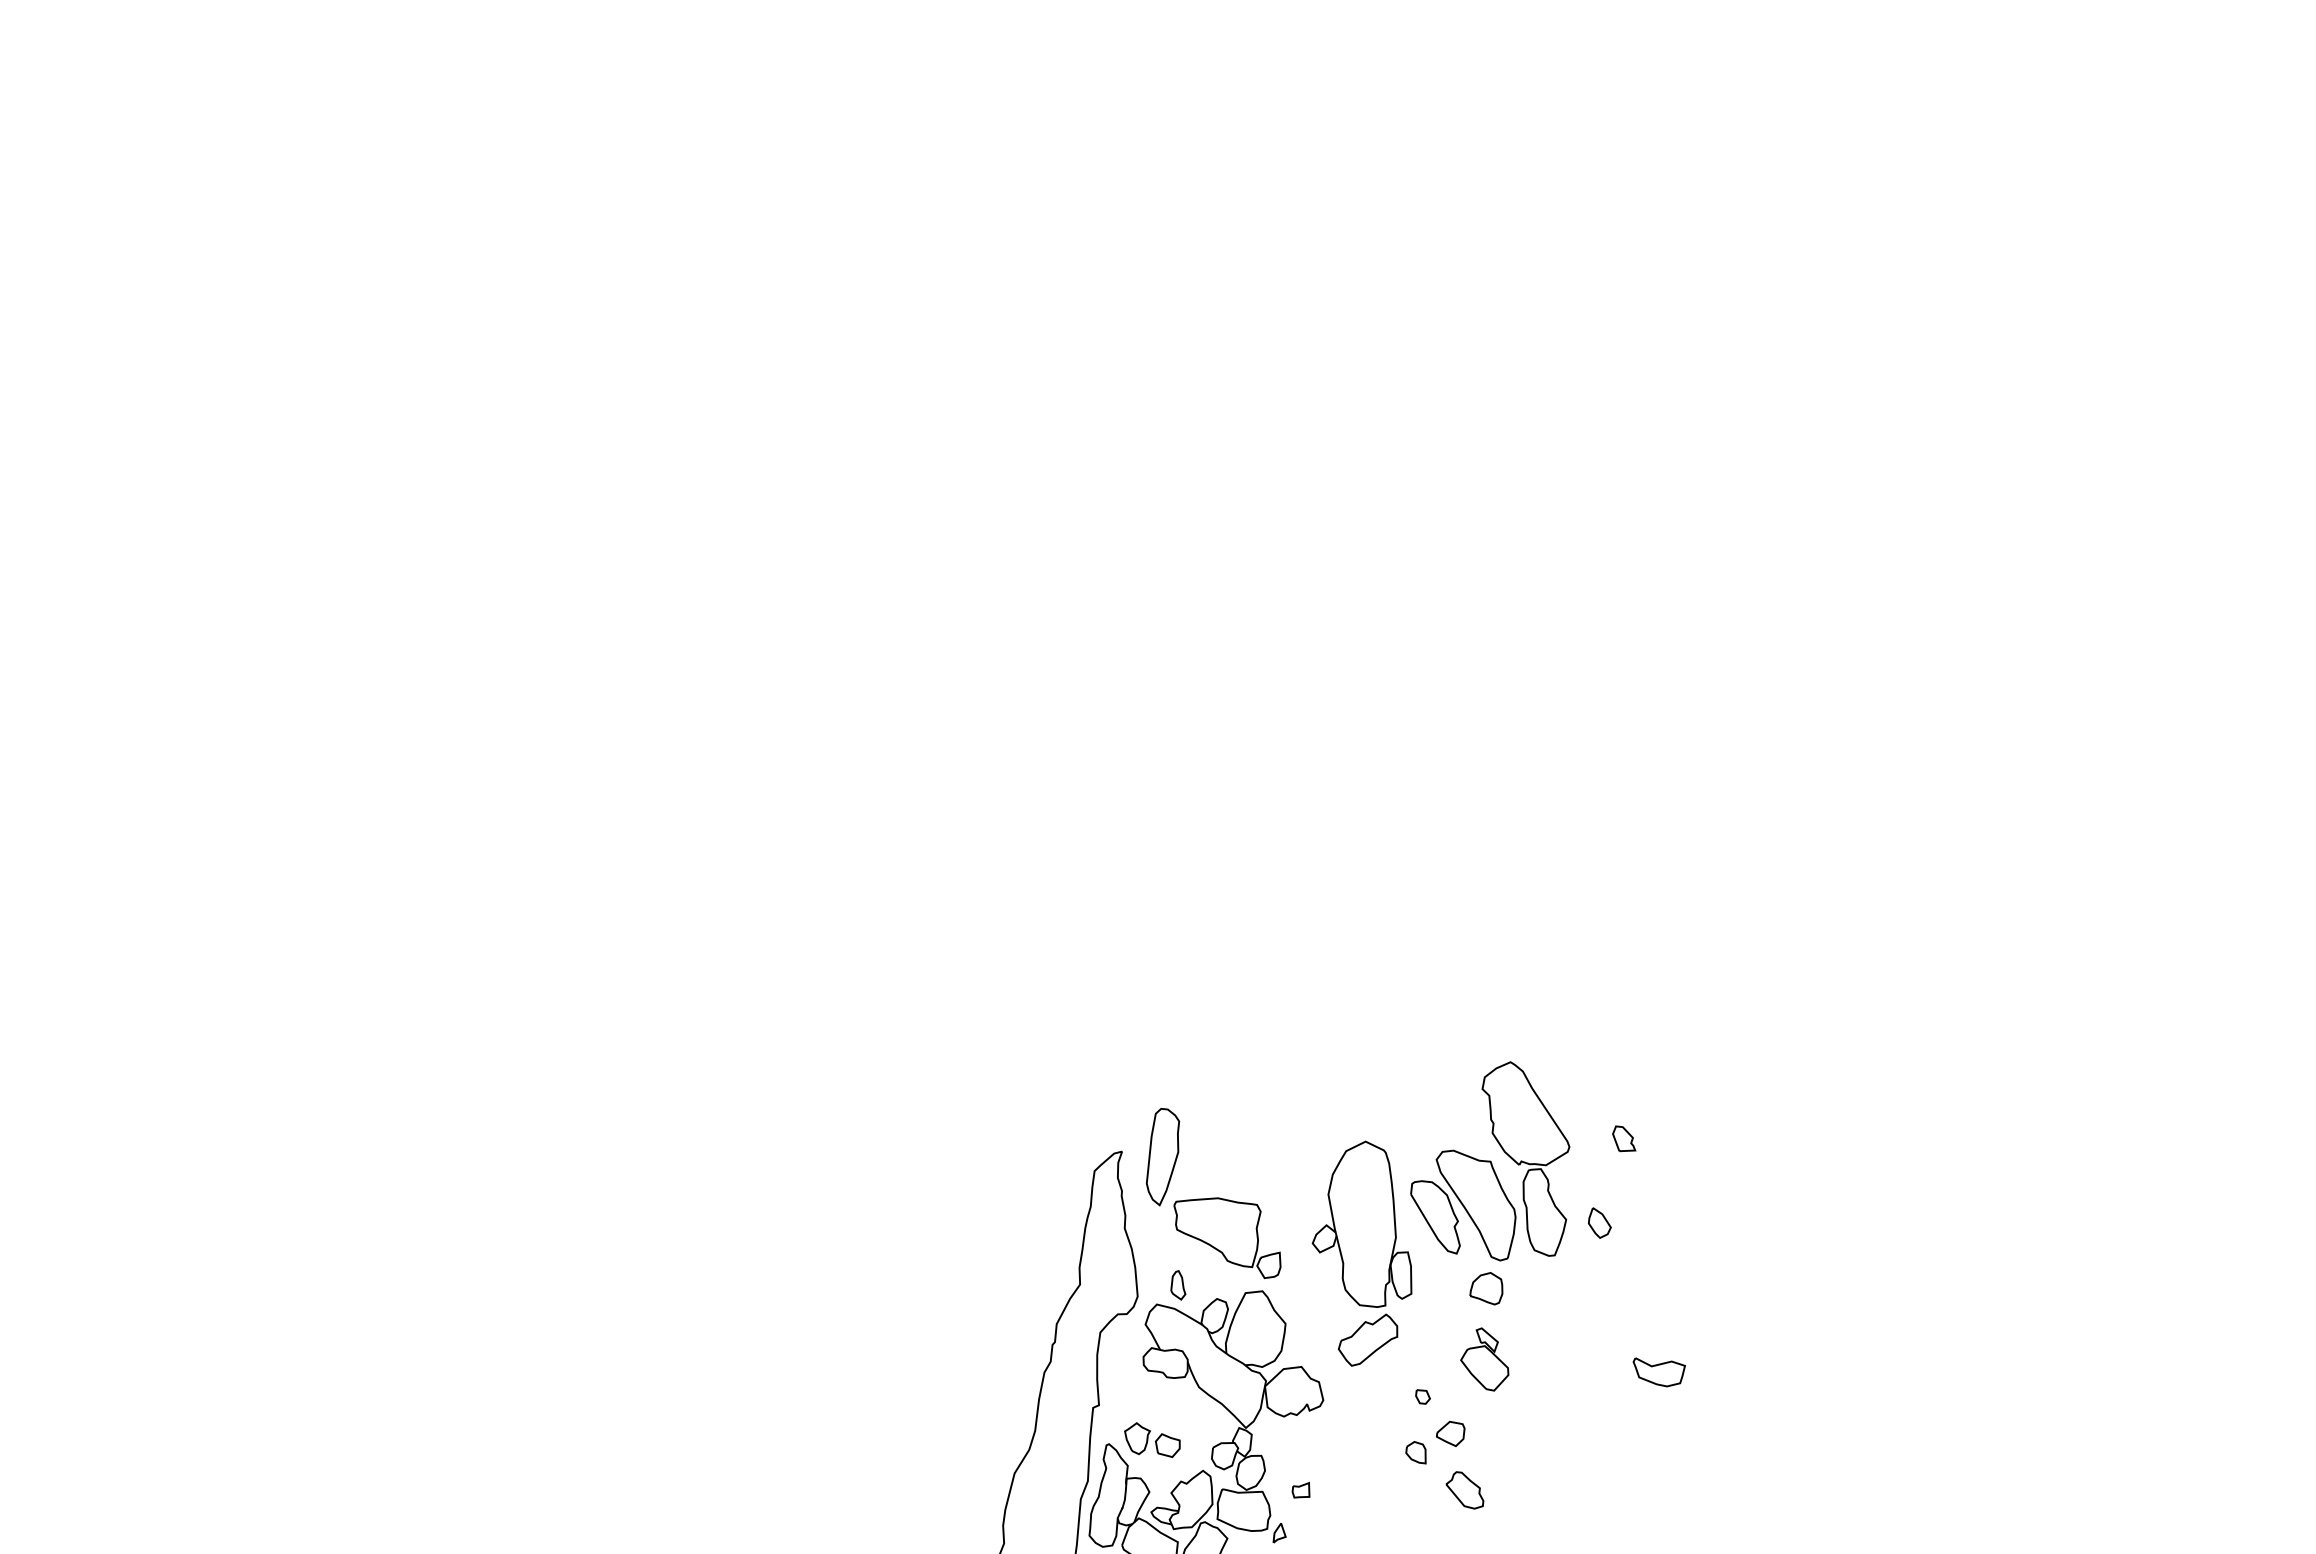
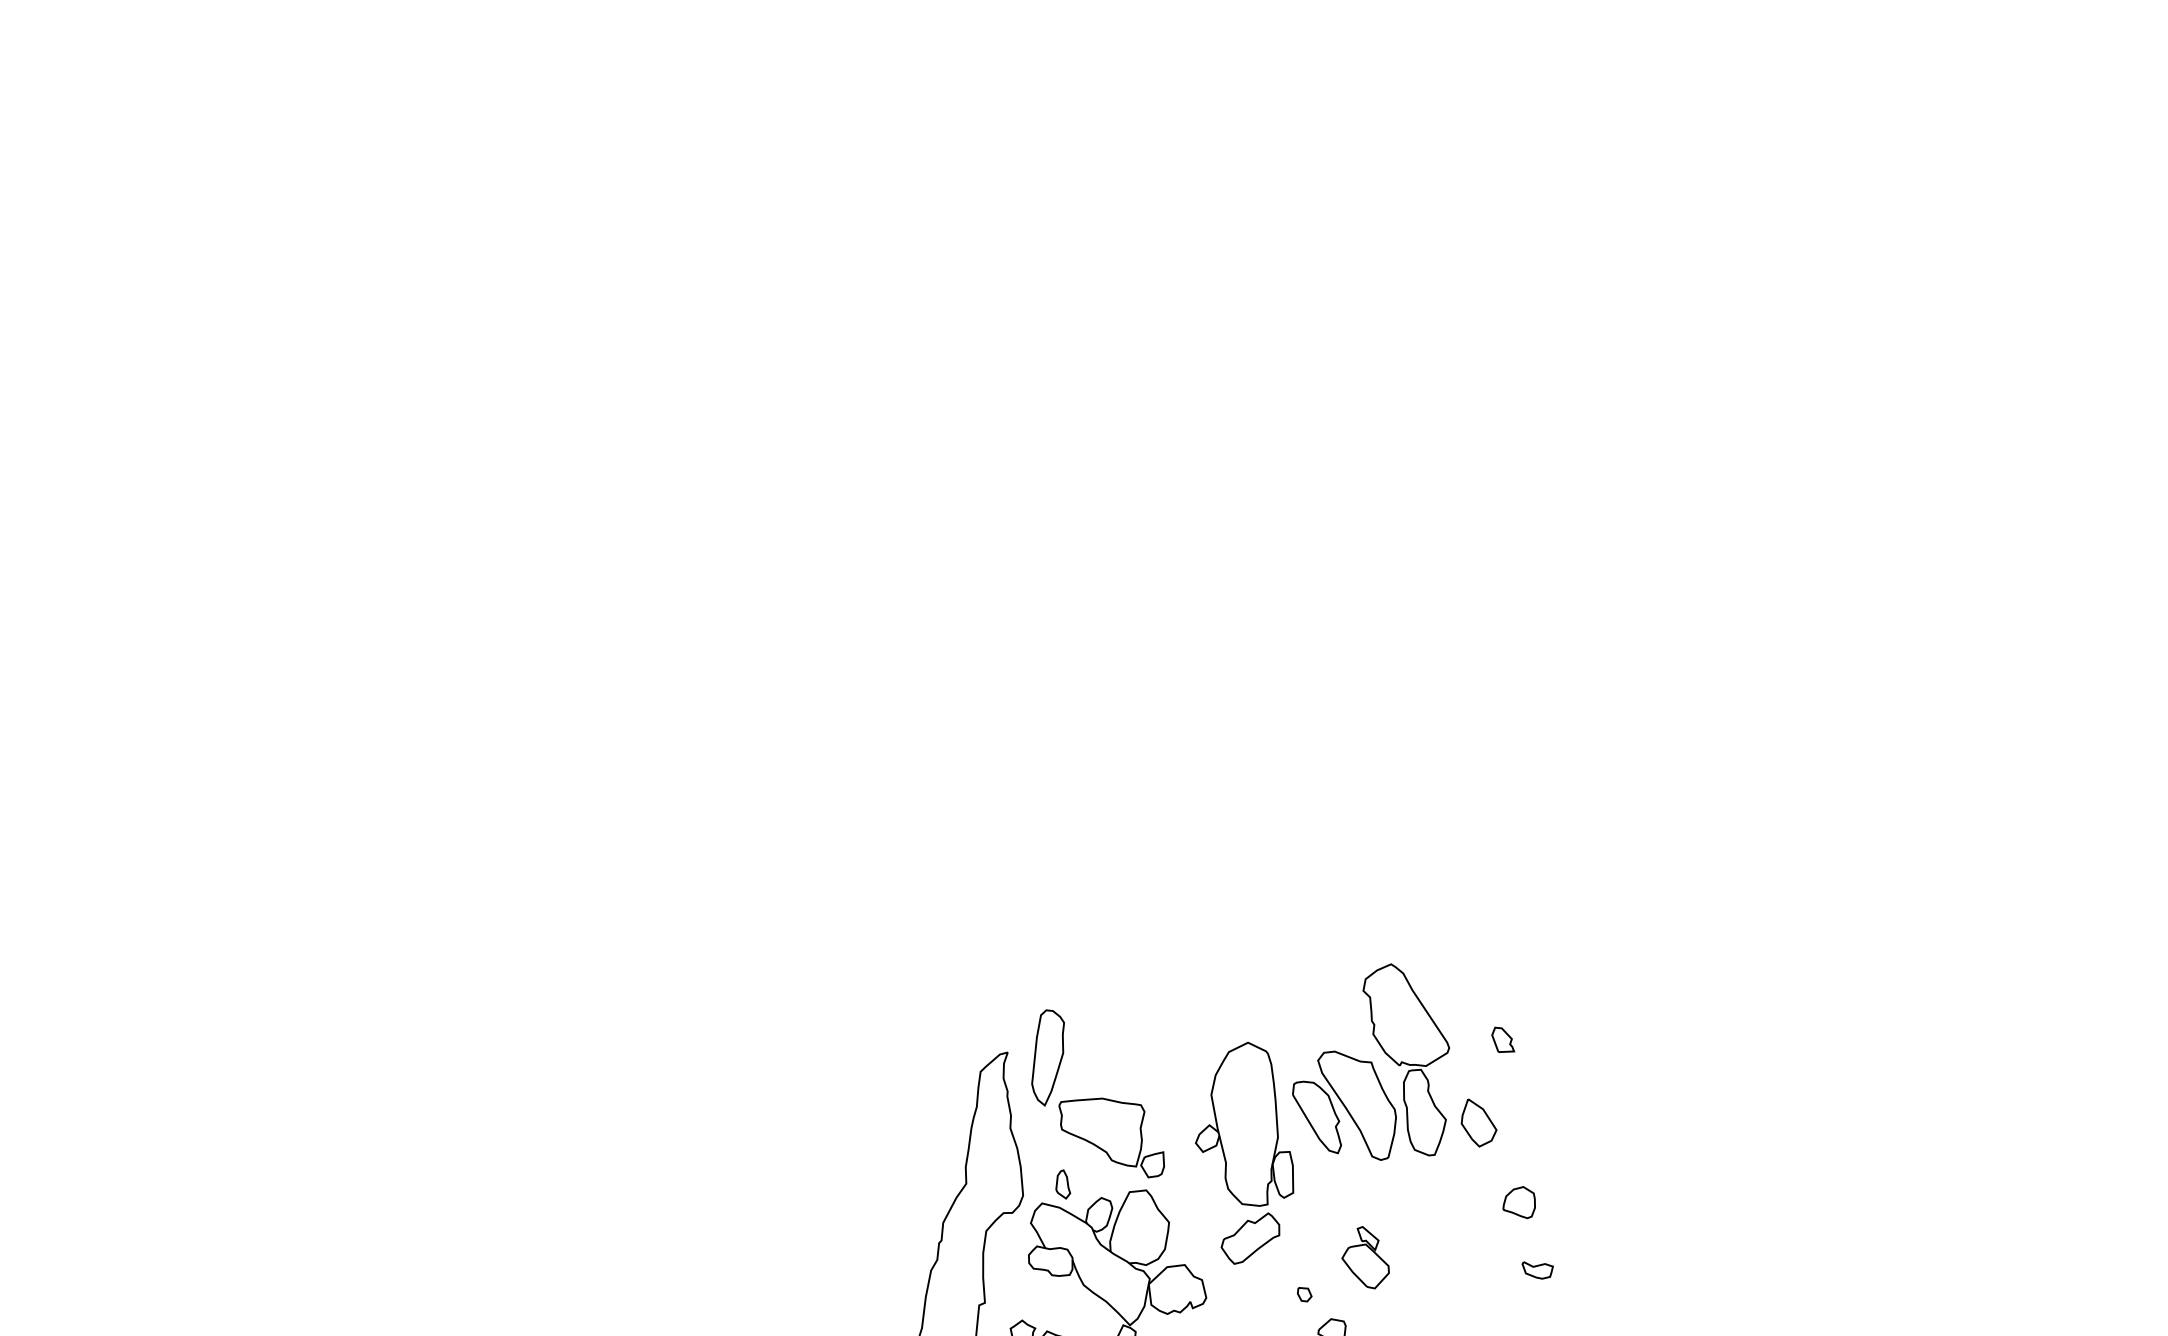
part: (1599, 1222) -> (1478, 1122), size x1.6
part: (1486, 1288) -> (1519, 1202), moved
part: (1658, 1372) -> (1537, 1270), size x0.6

